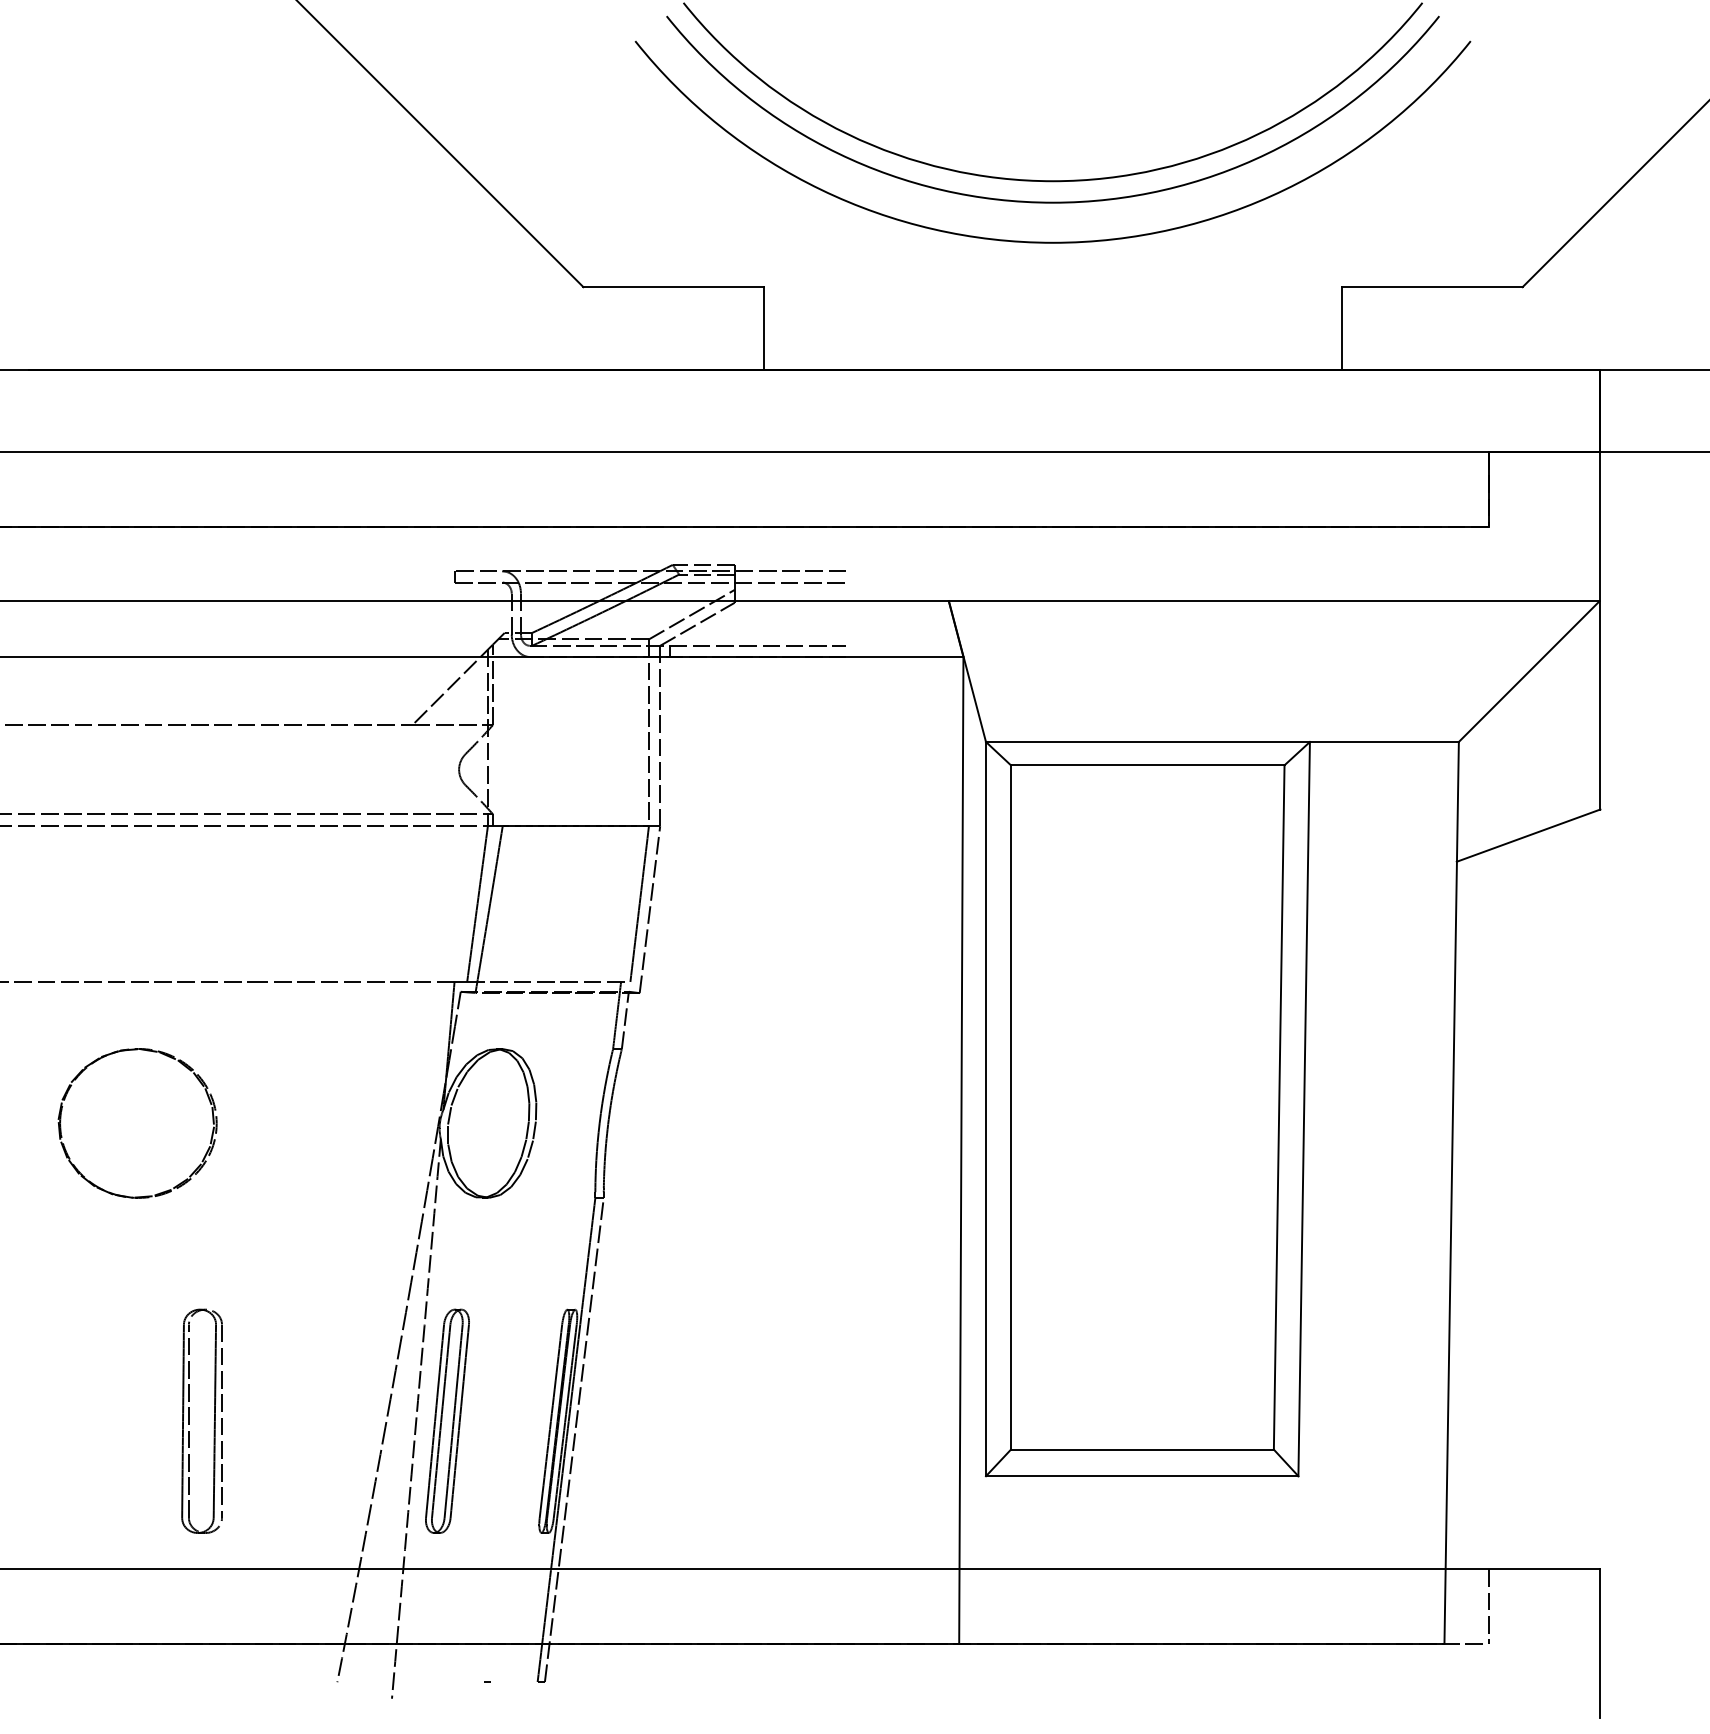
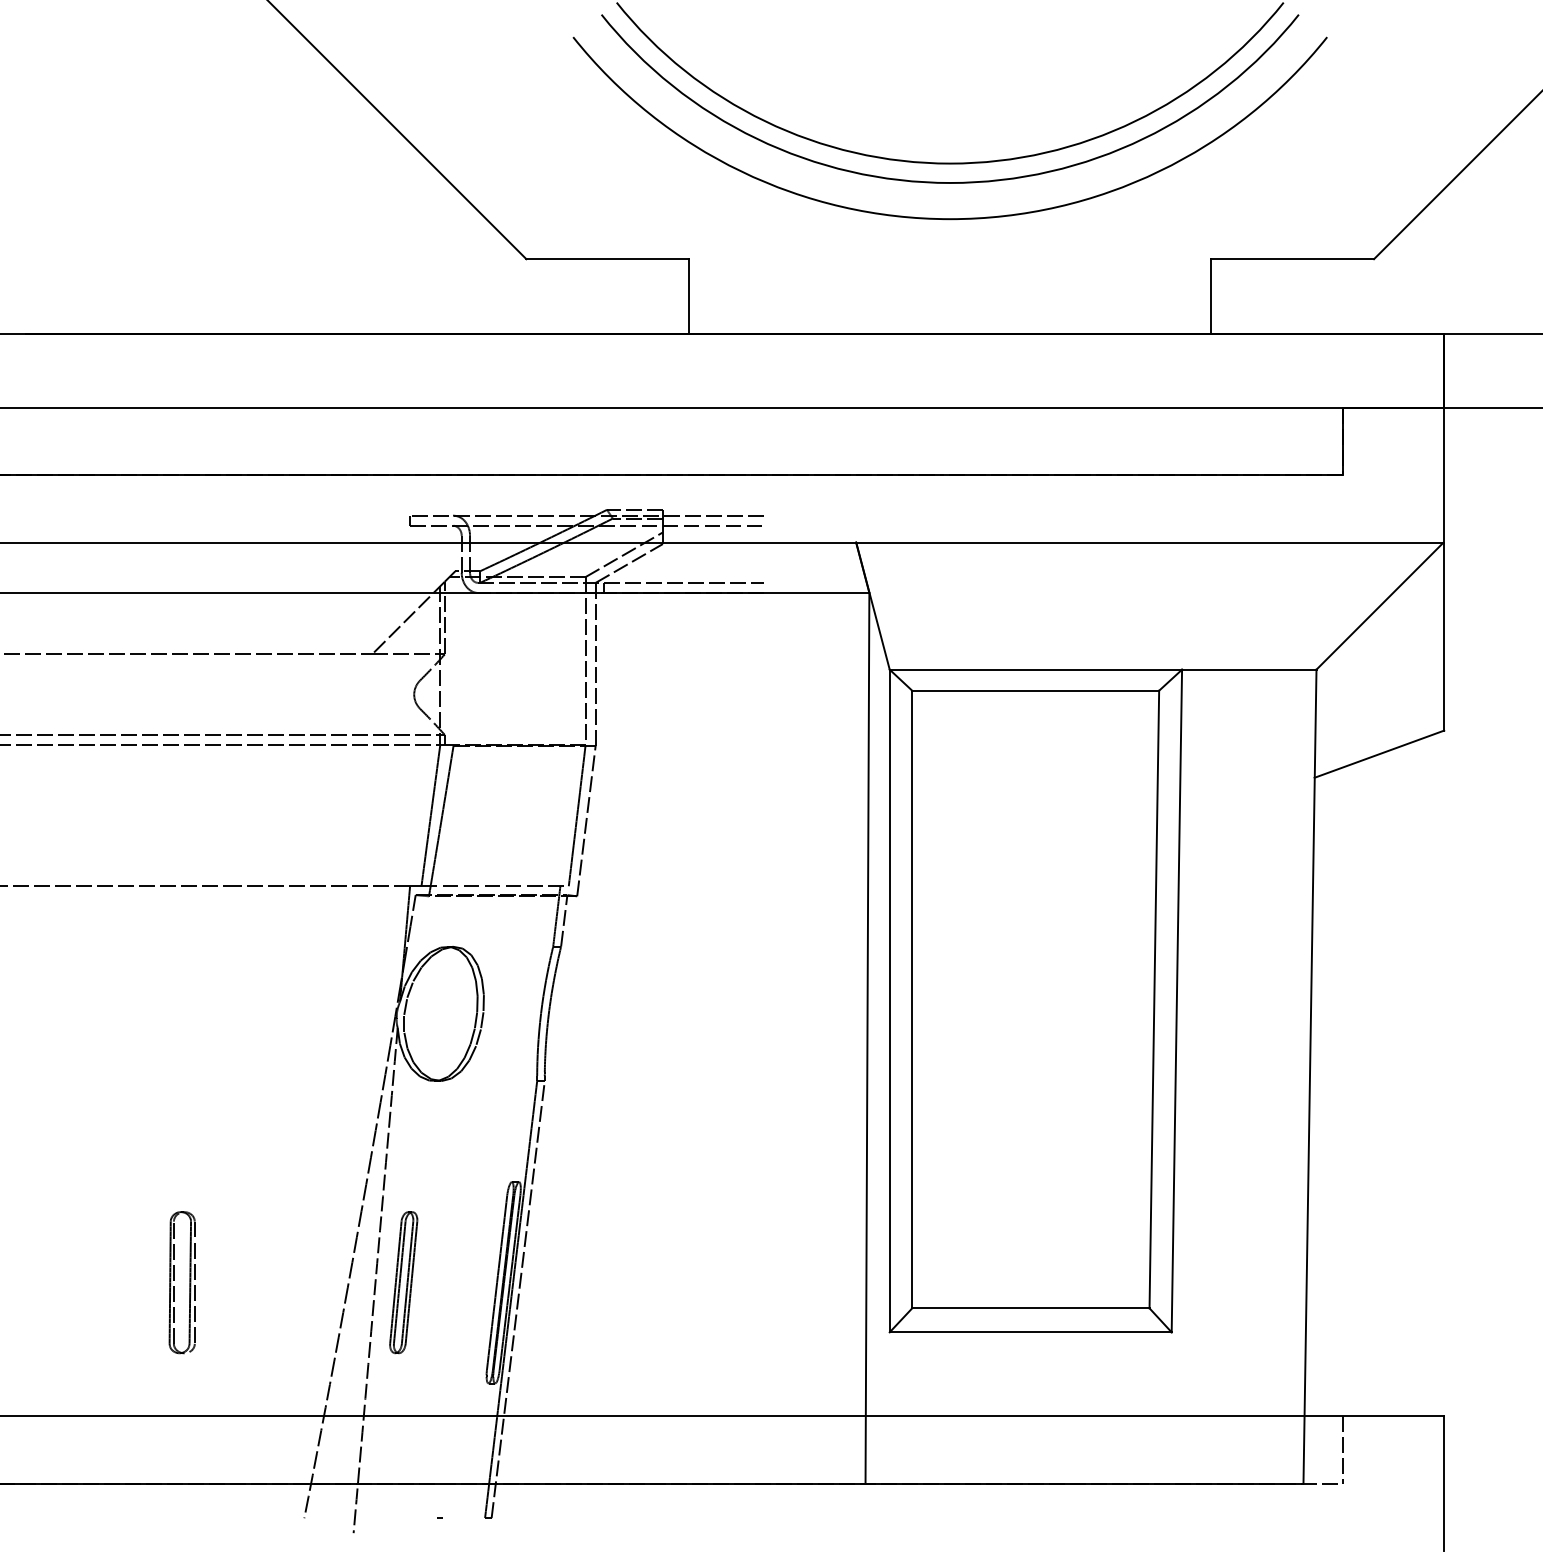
part: (159, 1192) -> (143, 1076), removed
part: (201, 1420) -> (181, 1282), size x0.7
part: (447, 1420) -> (403, 1282), size x0.7

